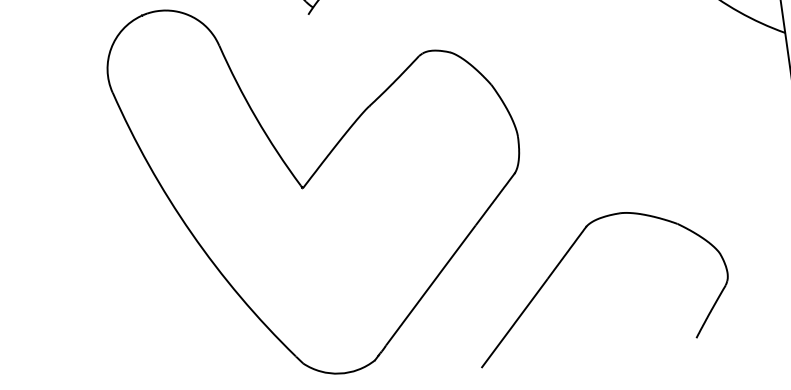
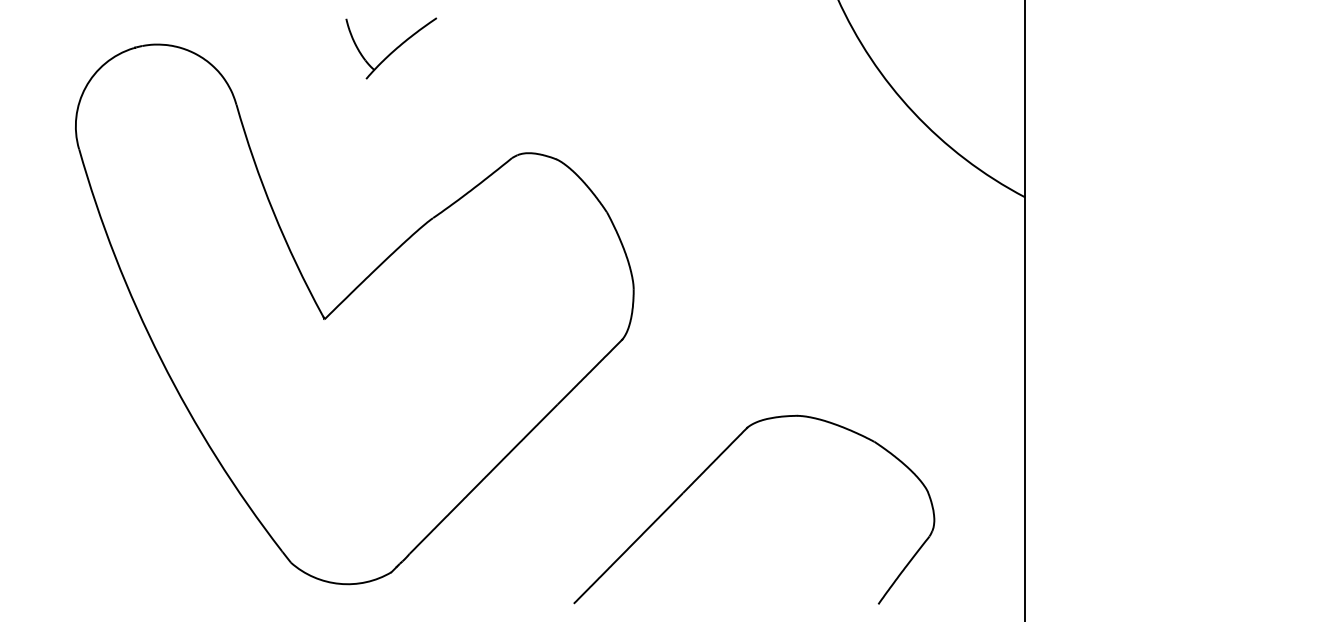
part: (564, 256) -> (711, 465), moved

